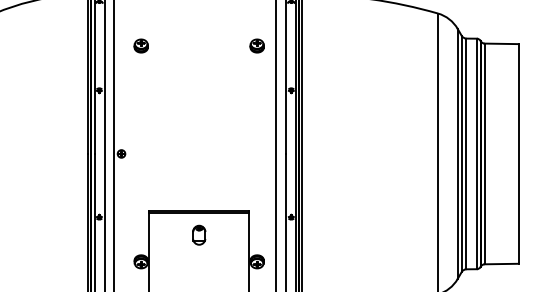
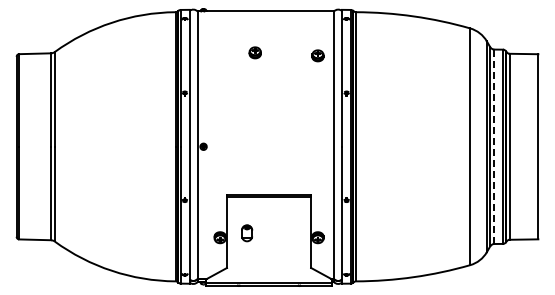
part: (140, 45) -> (254, 52), moved
line: (466, 154) -> (494, 147), solid -> dashed
part: (199, 235) -> (247, 233), moved

